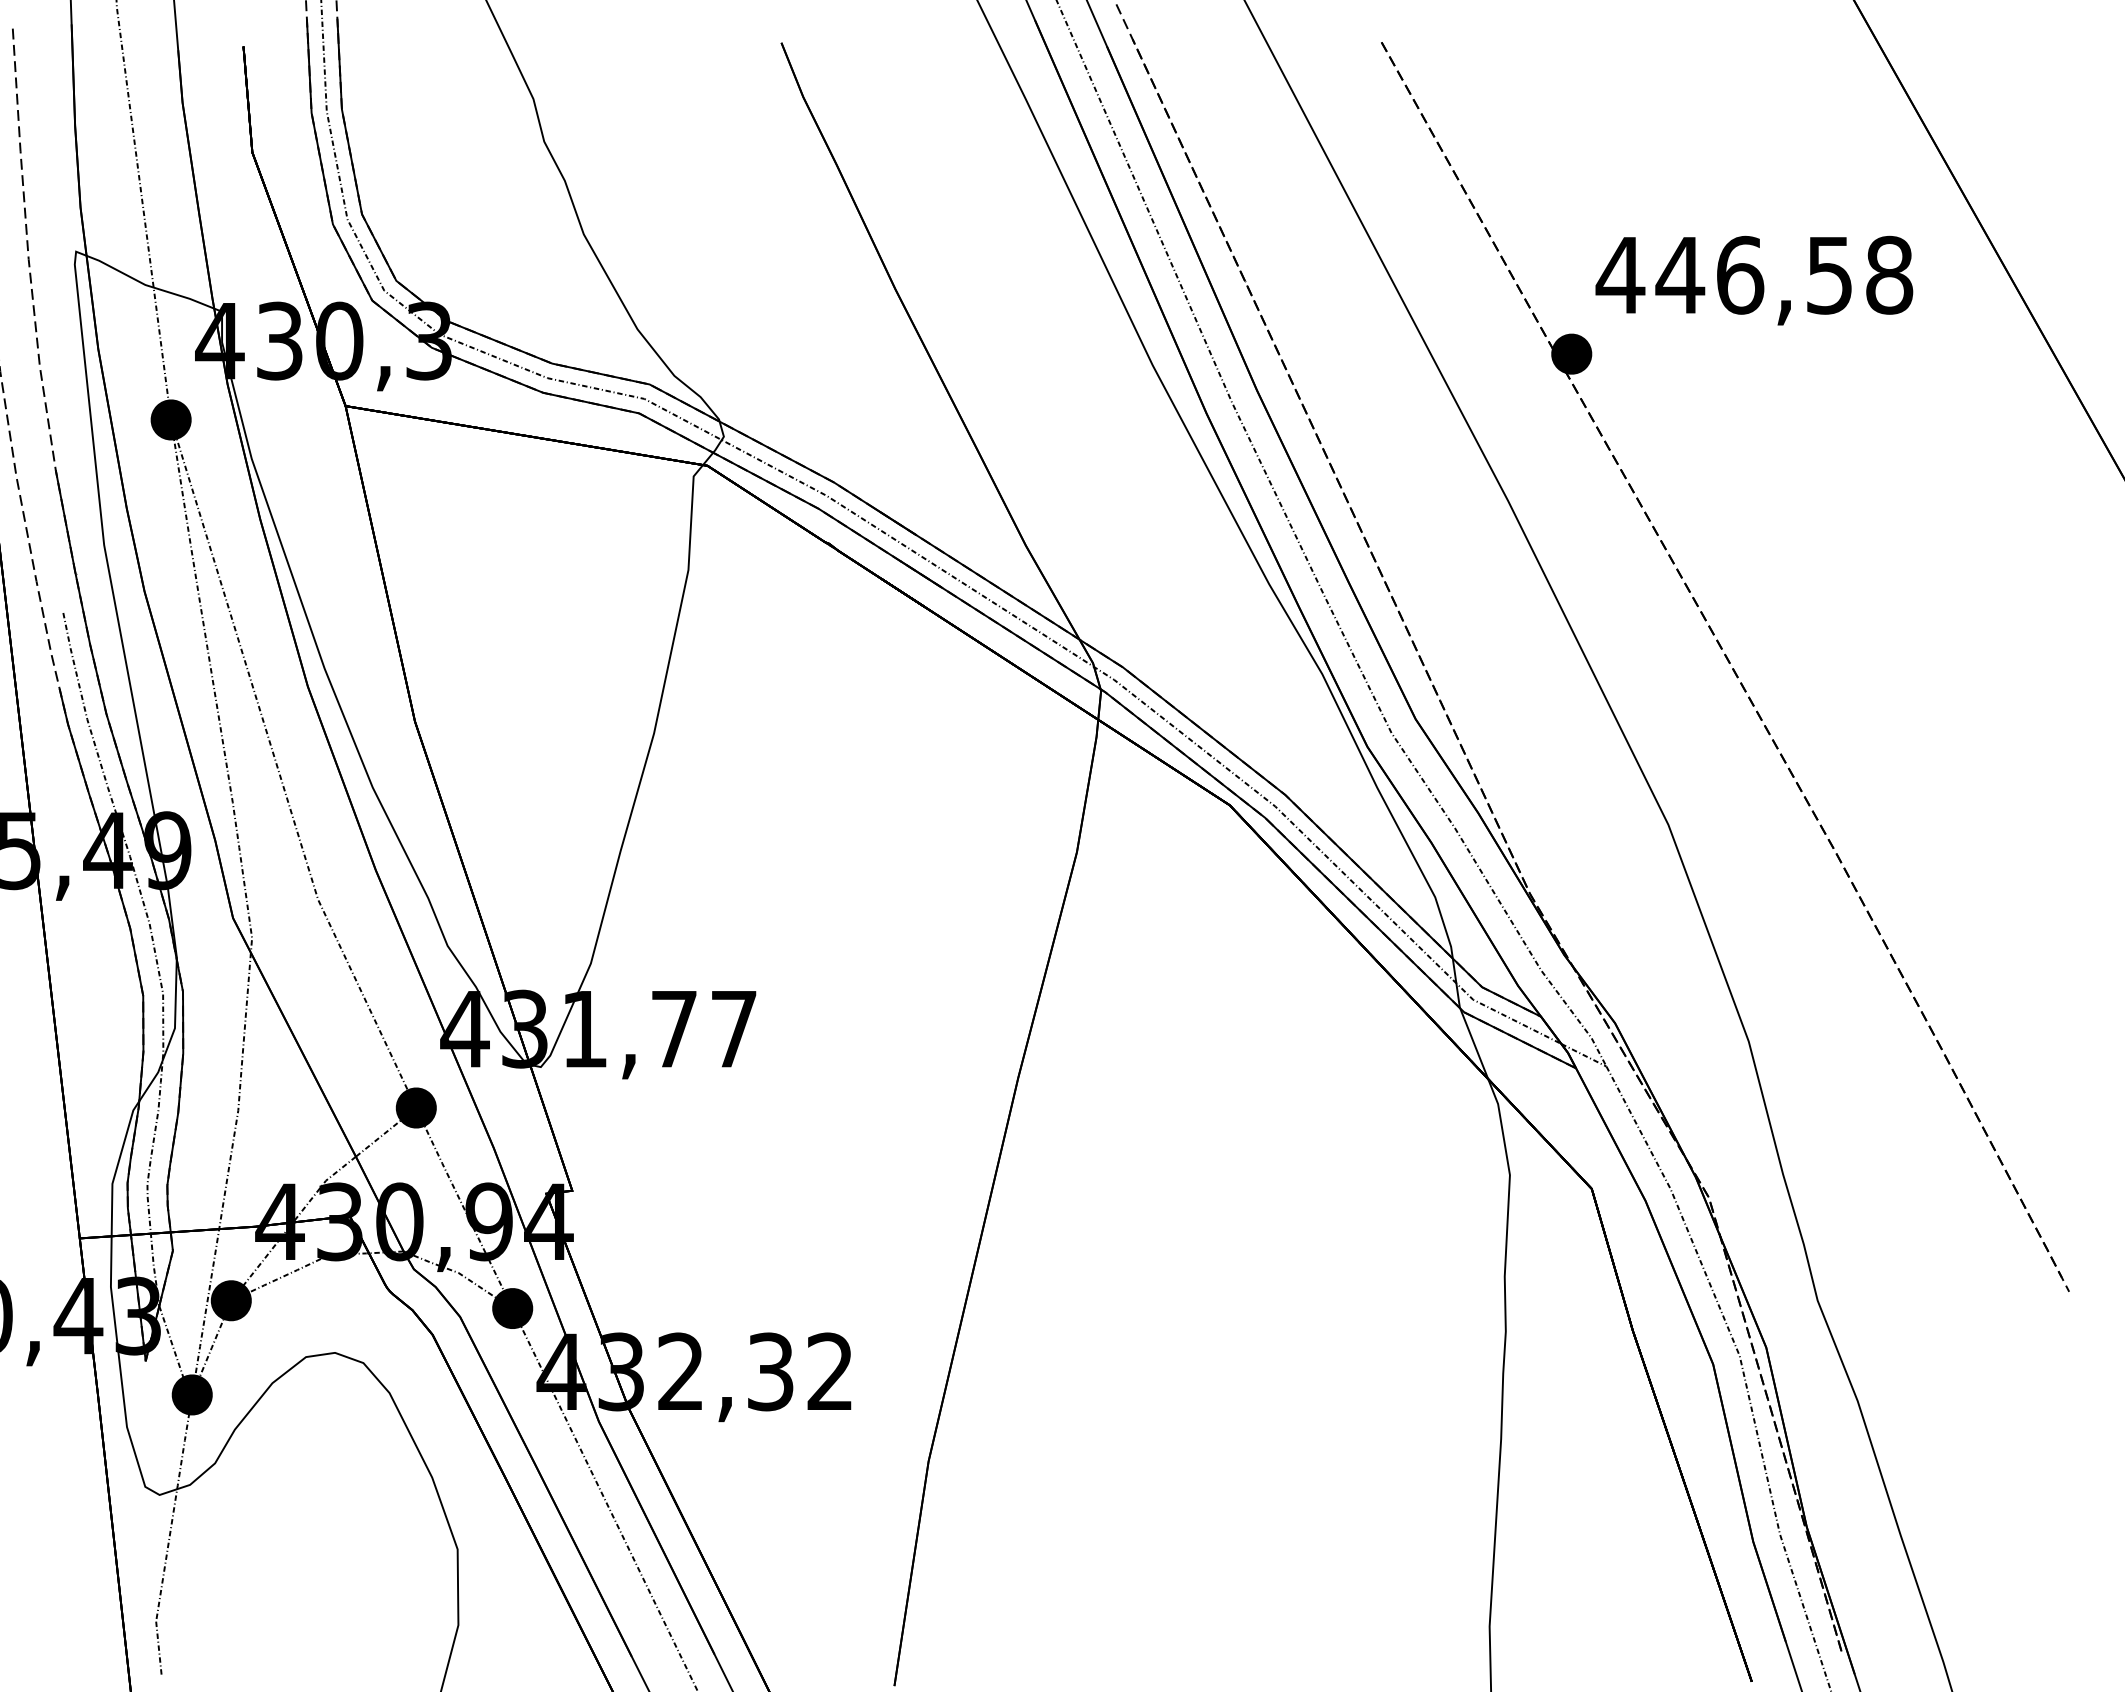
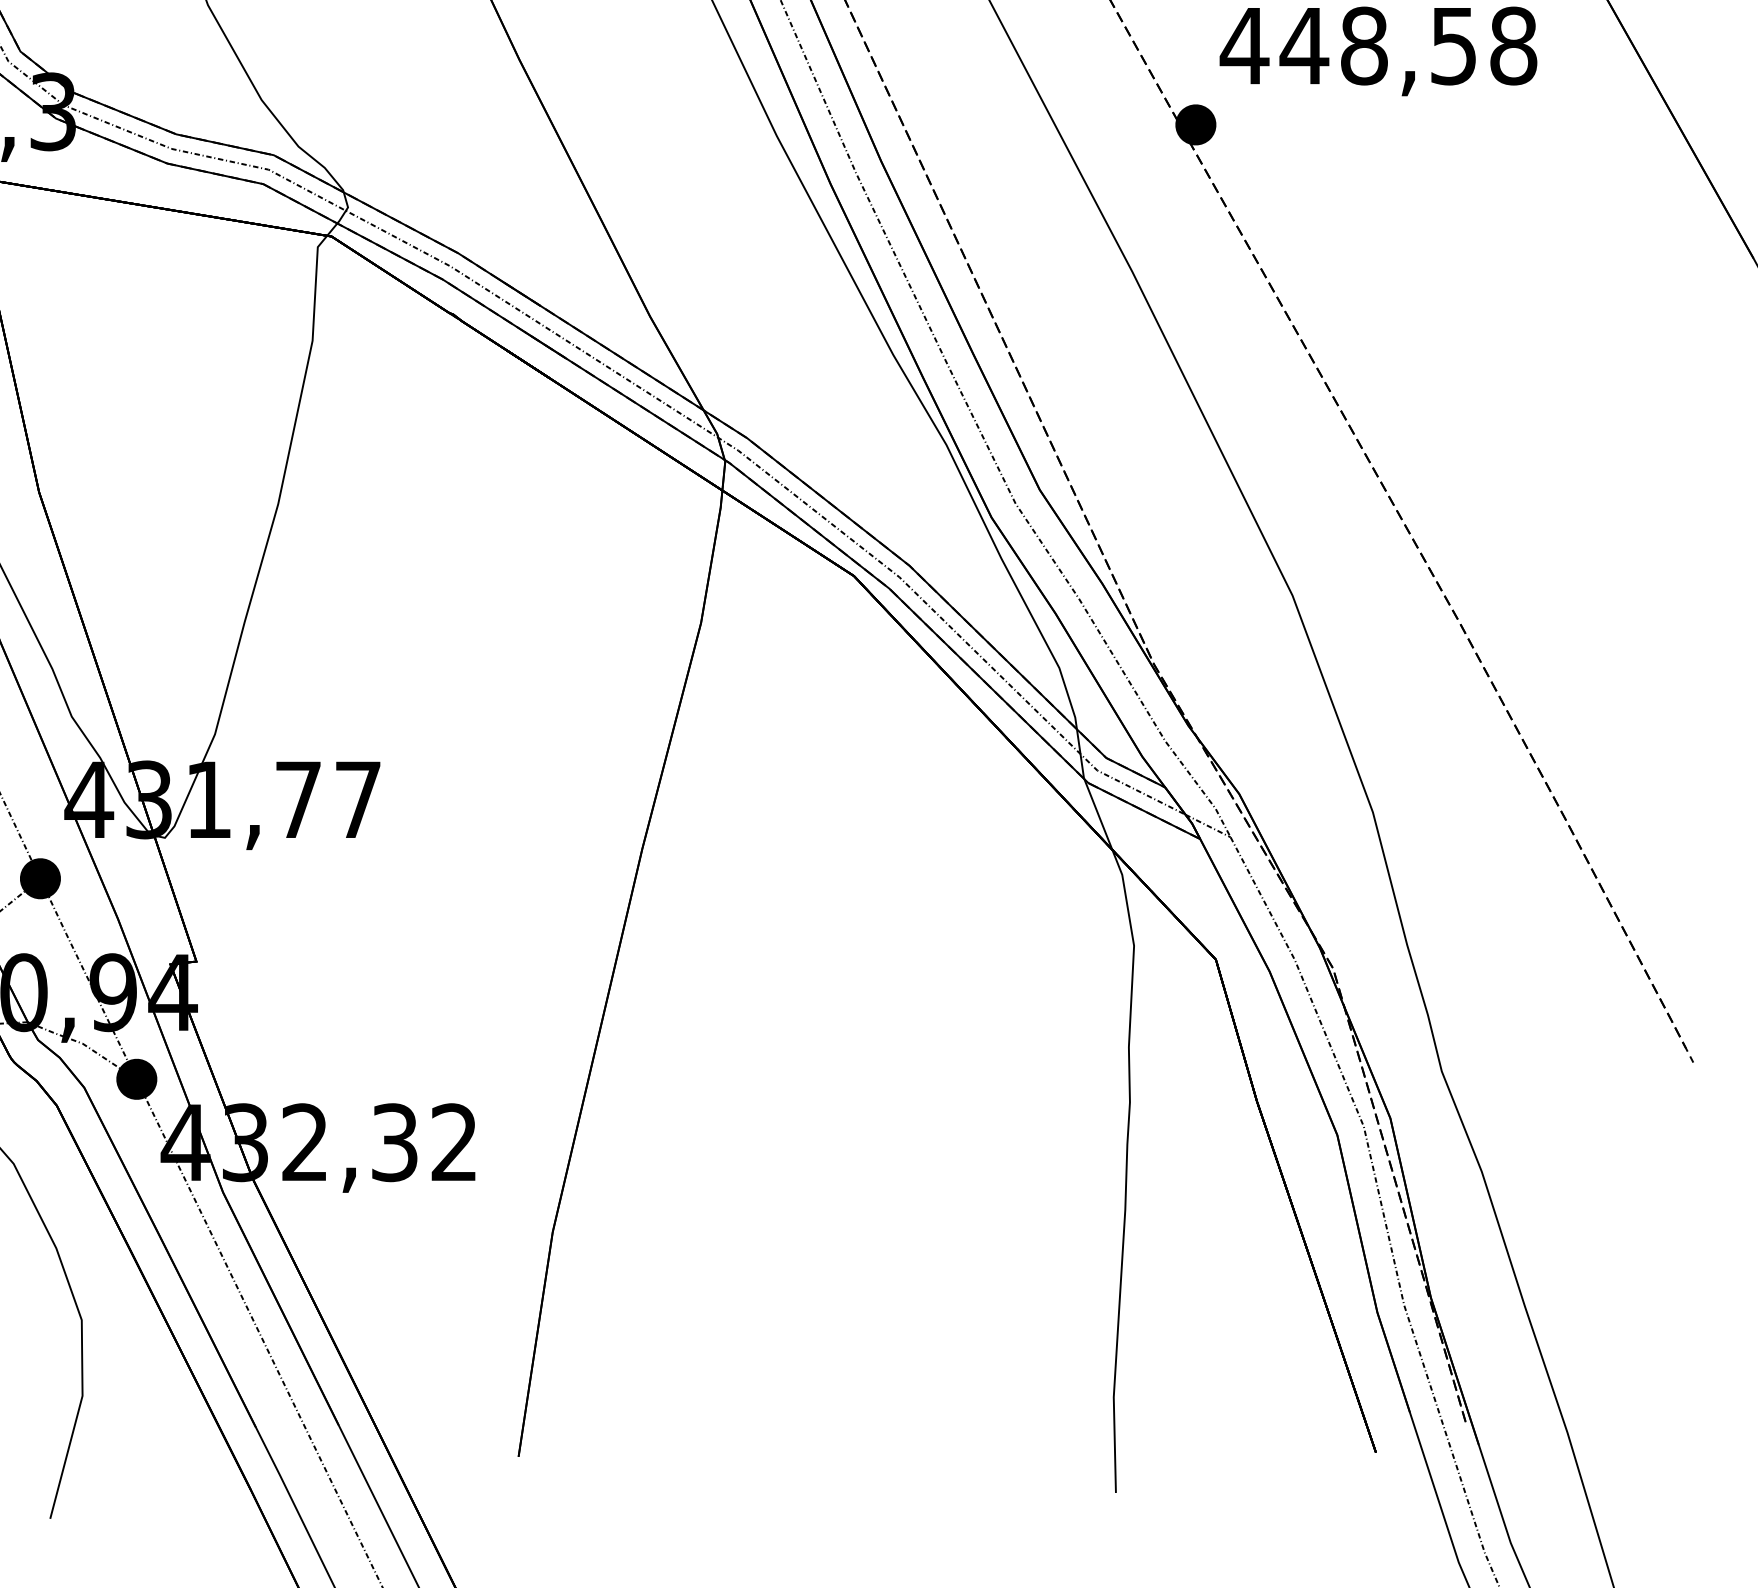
text: (1740, 274) -> (1364, 45), 446,58 -> 448,58

